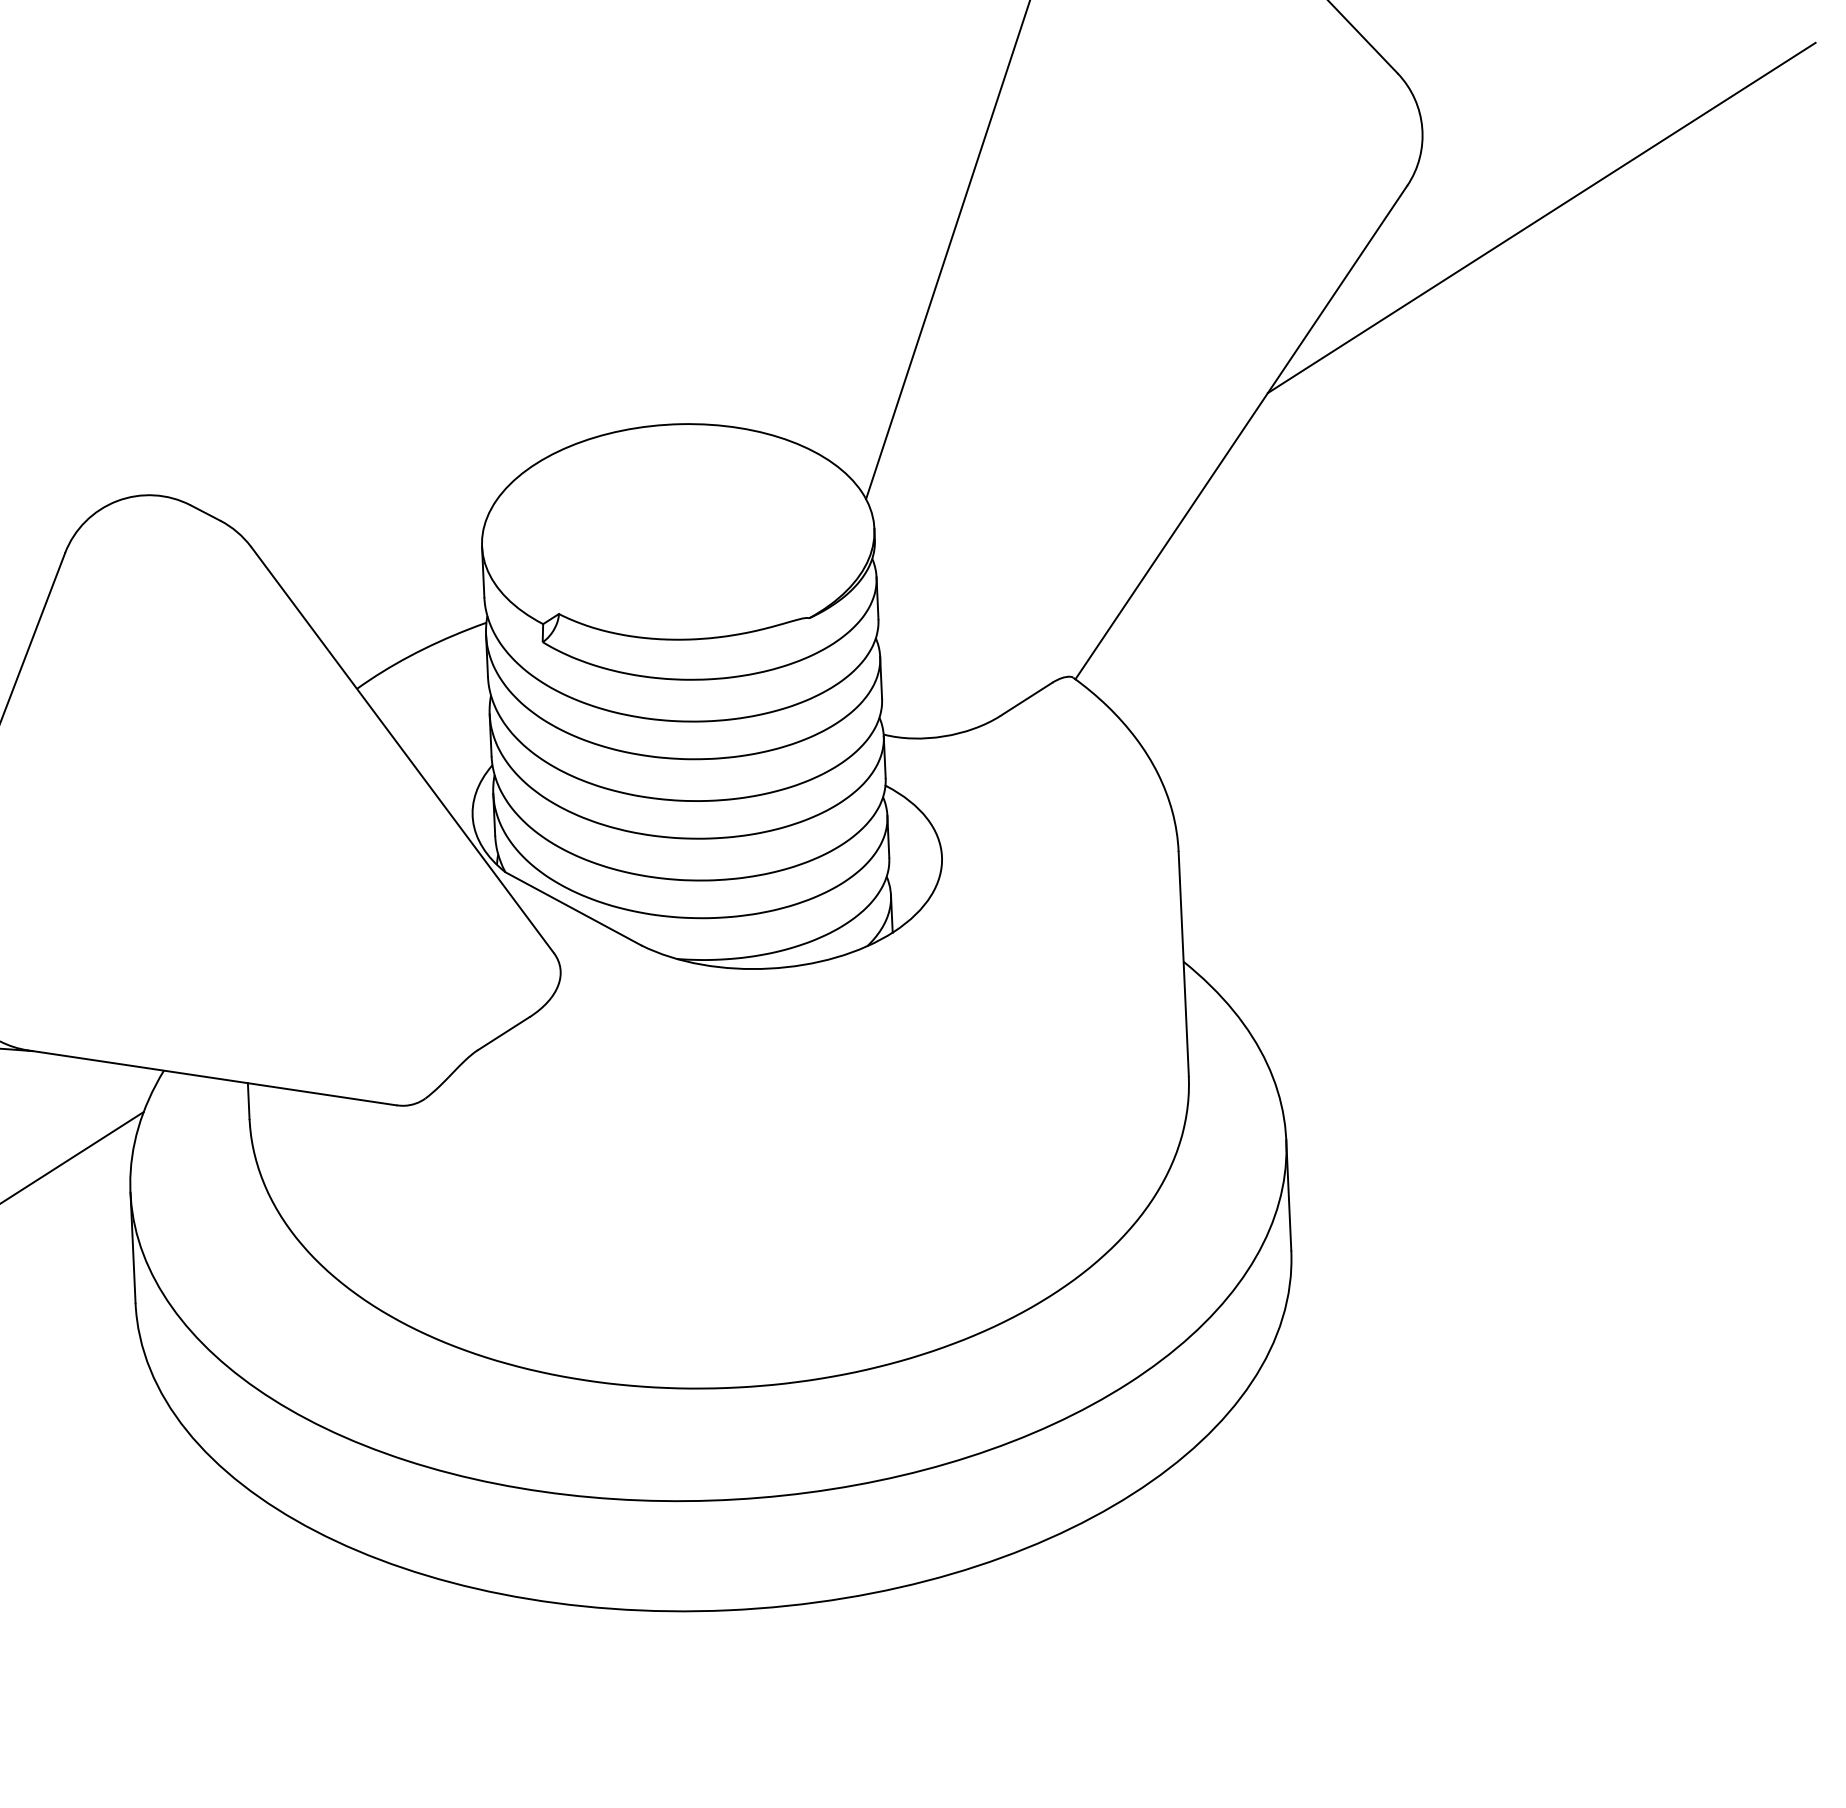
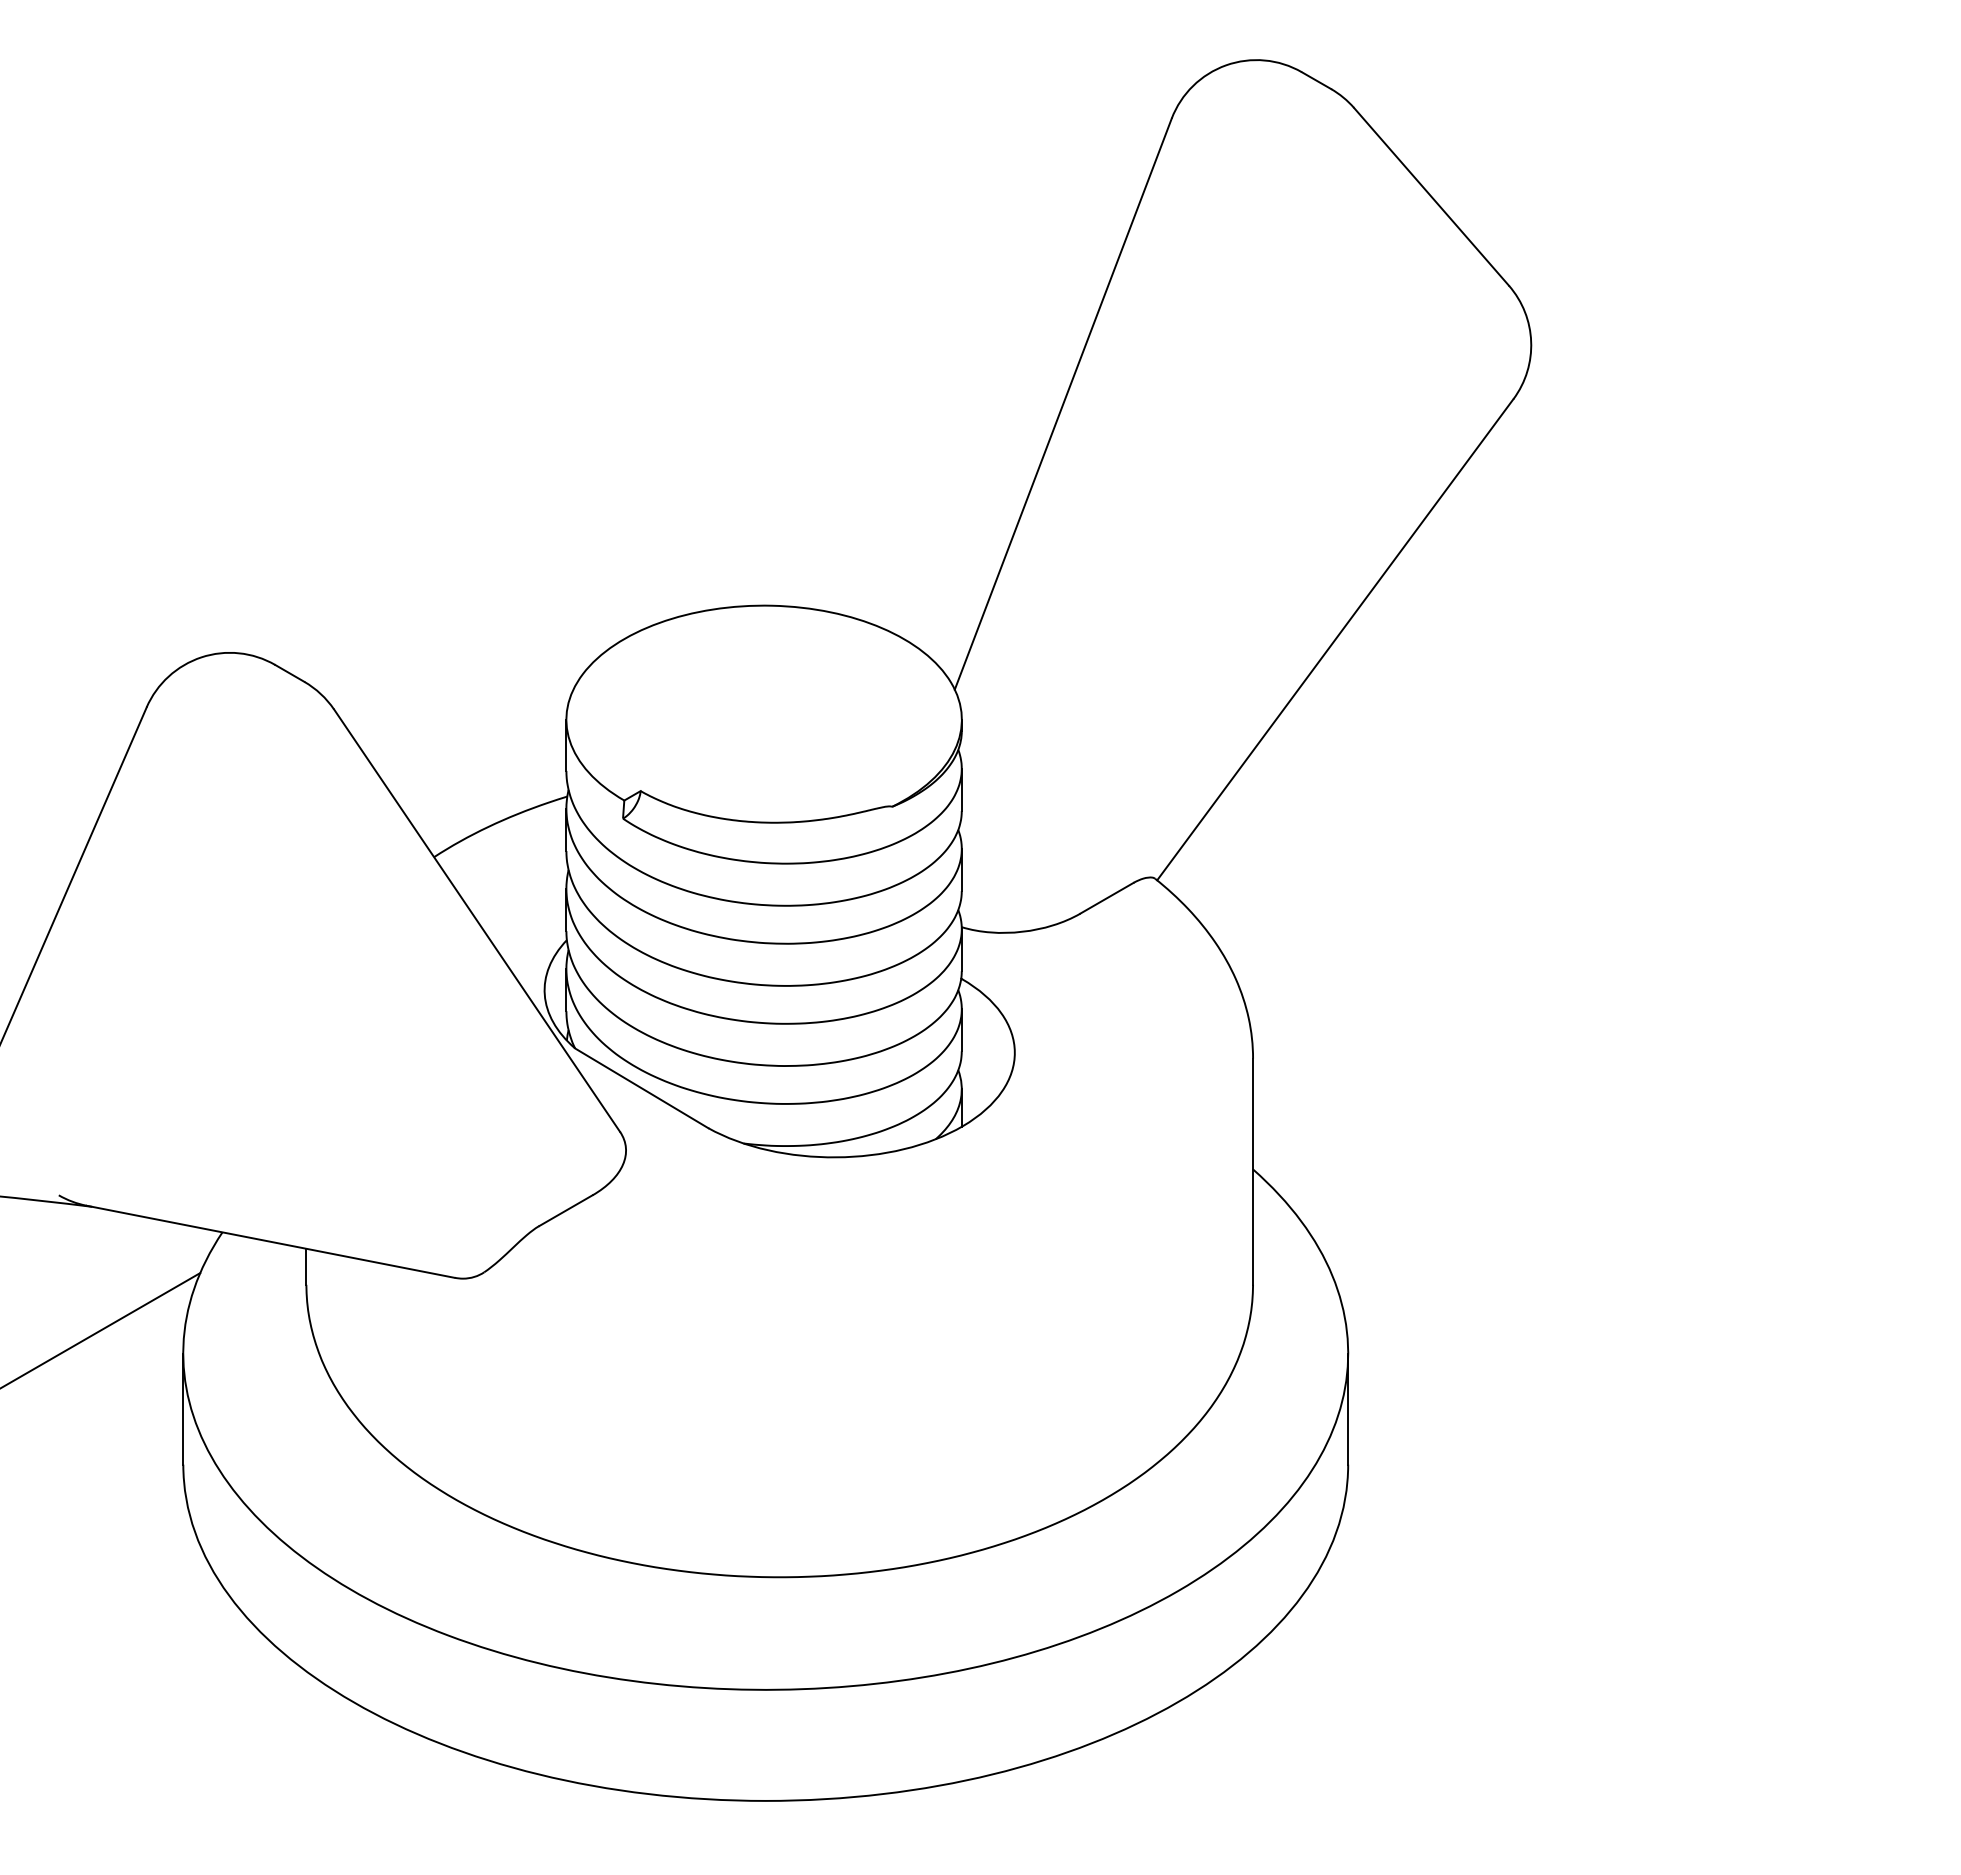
line: (1541, 217) -> (1646, 437), removed

